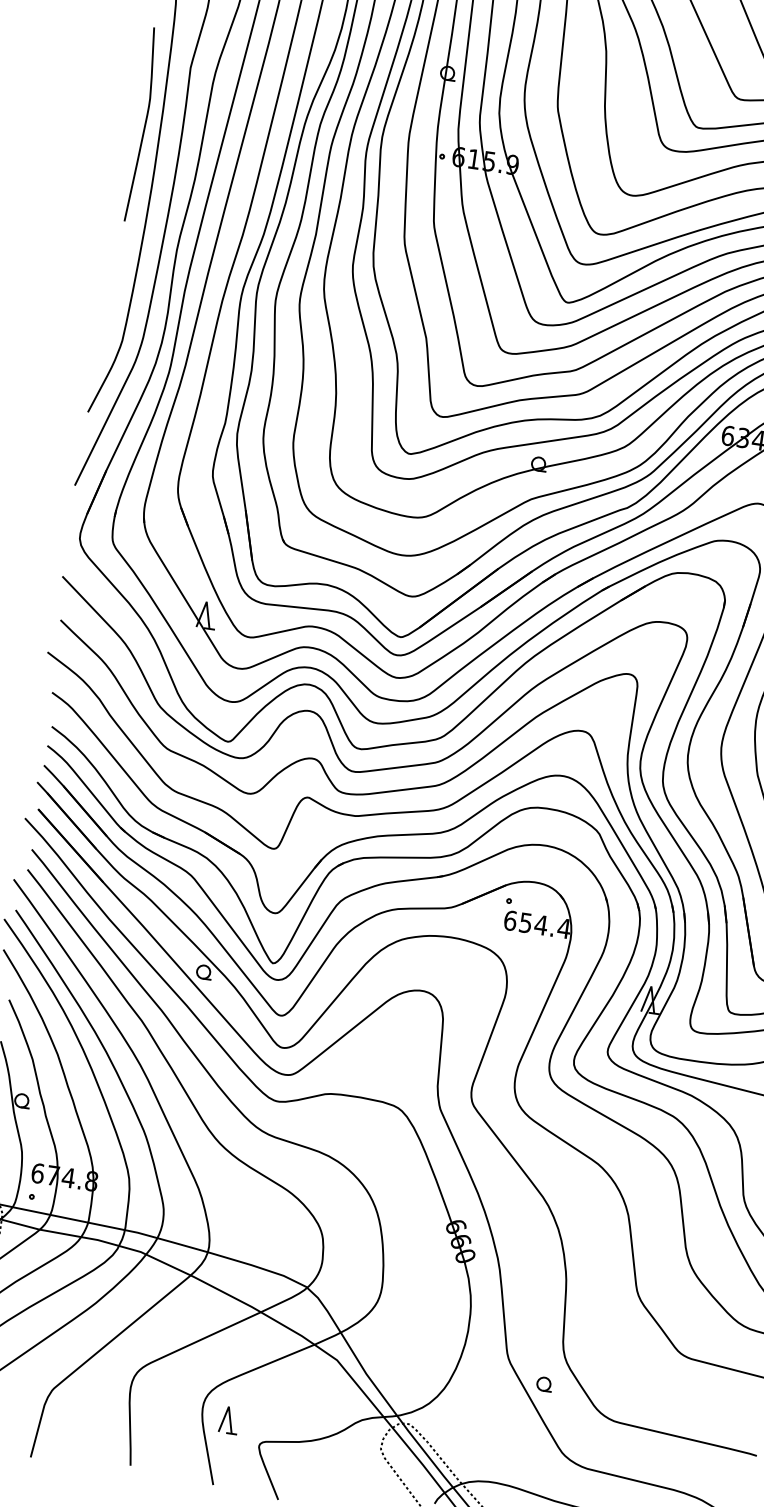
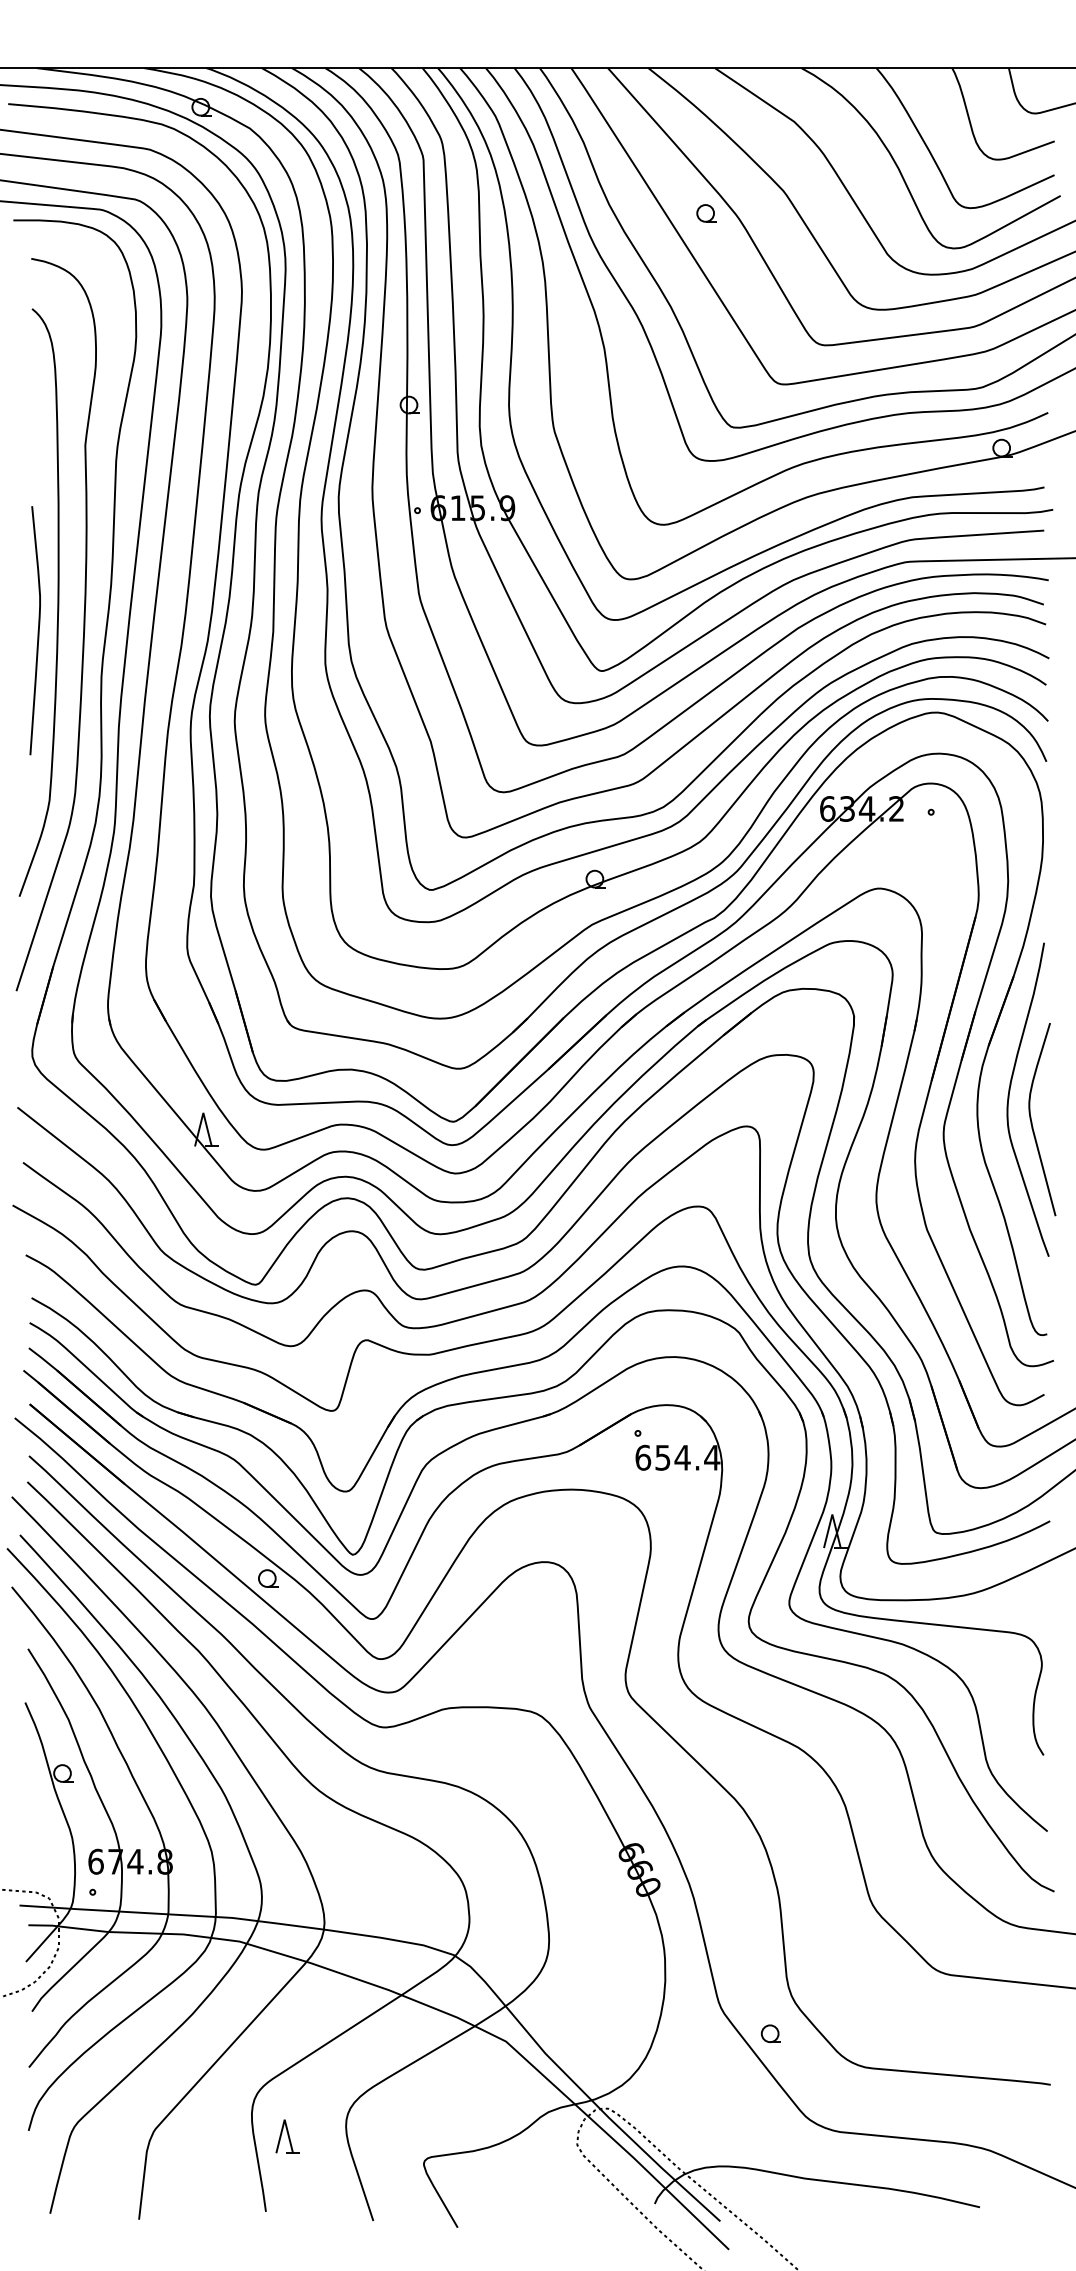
curve: (144, 124) -> (37, 630), moved
part: (229, 1420) -> (287, 2136), moved

